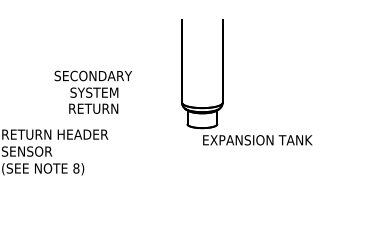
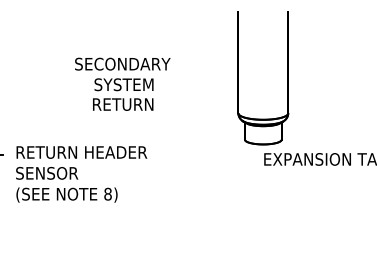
text: (92, 91) -> (121, 83), moved

